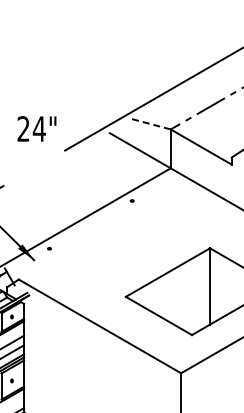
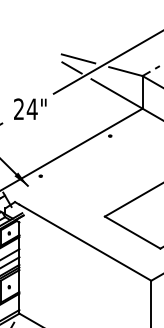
line: (94, 108) -> (78, 58), added
line: (86, 119) -> (71, 67), added
line: (150, 124) -> (125, 71), dashed -> solid
text: (36, 128) -> (29, 108), moved

